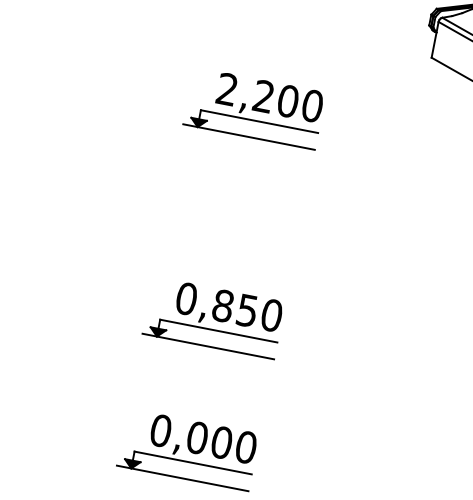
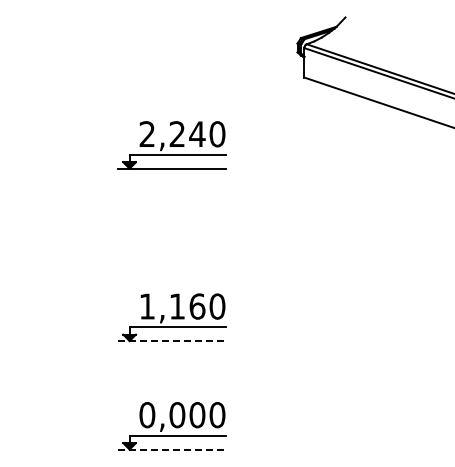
text: (288, 101) -> (197, 134), 2,200 -> 2,240
text: (217, 304) -> (172, 306), 0,850 -> 1,160
line: (208, 347) -> (172, 341), solid -> dashed
line: (183, 478) -> (172, 449), solid -> dashed

